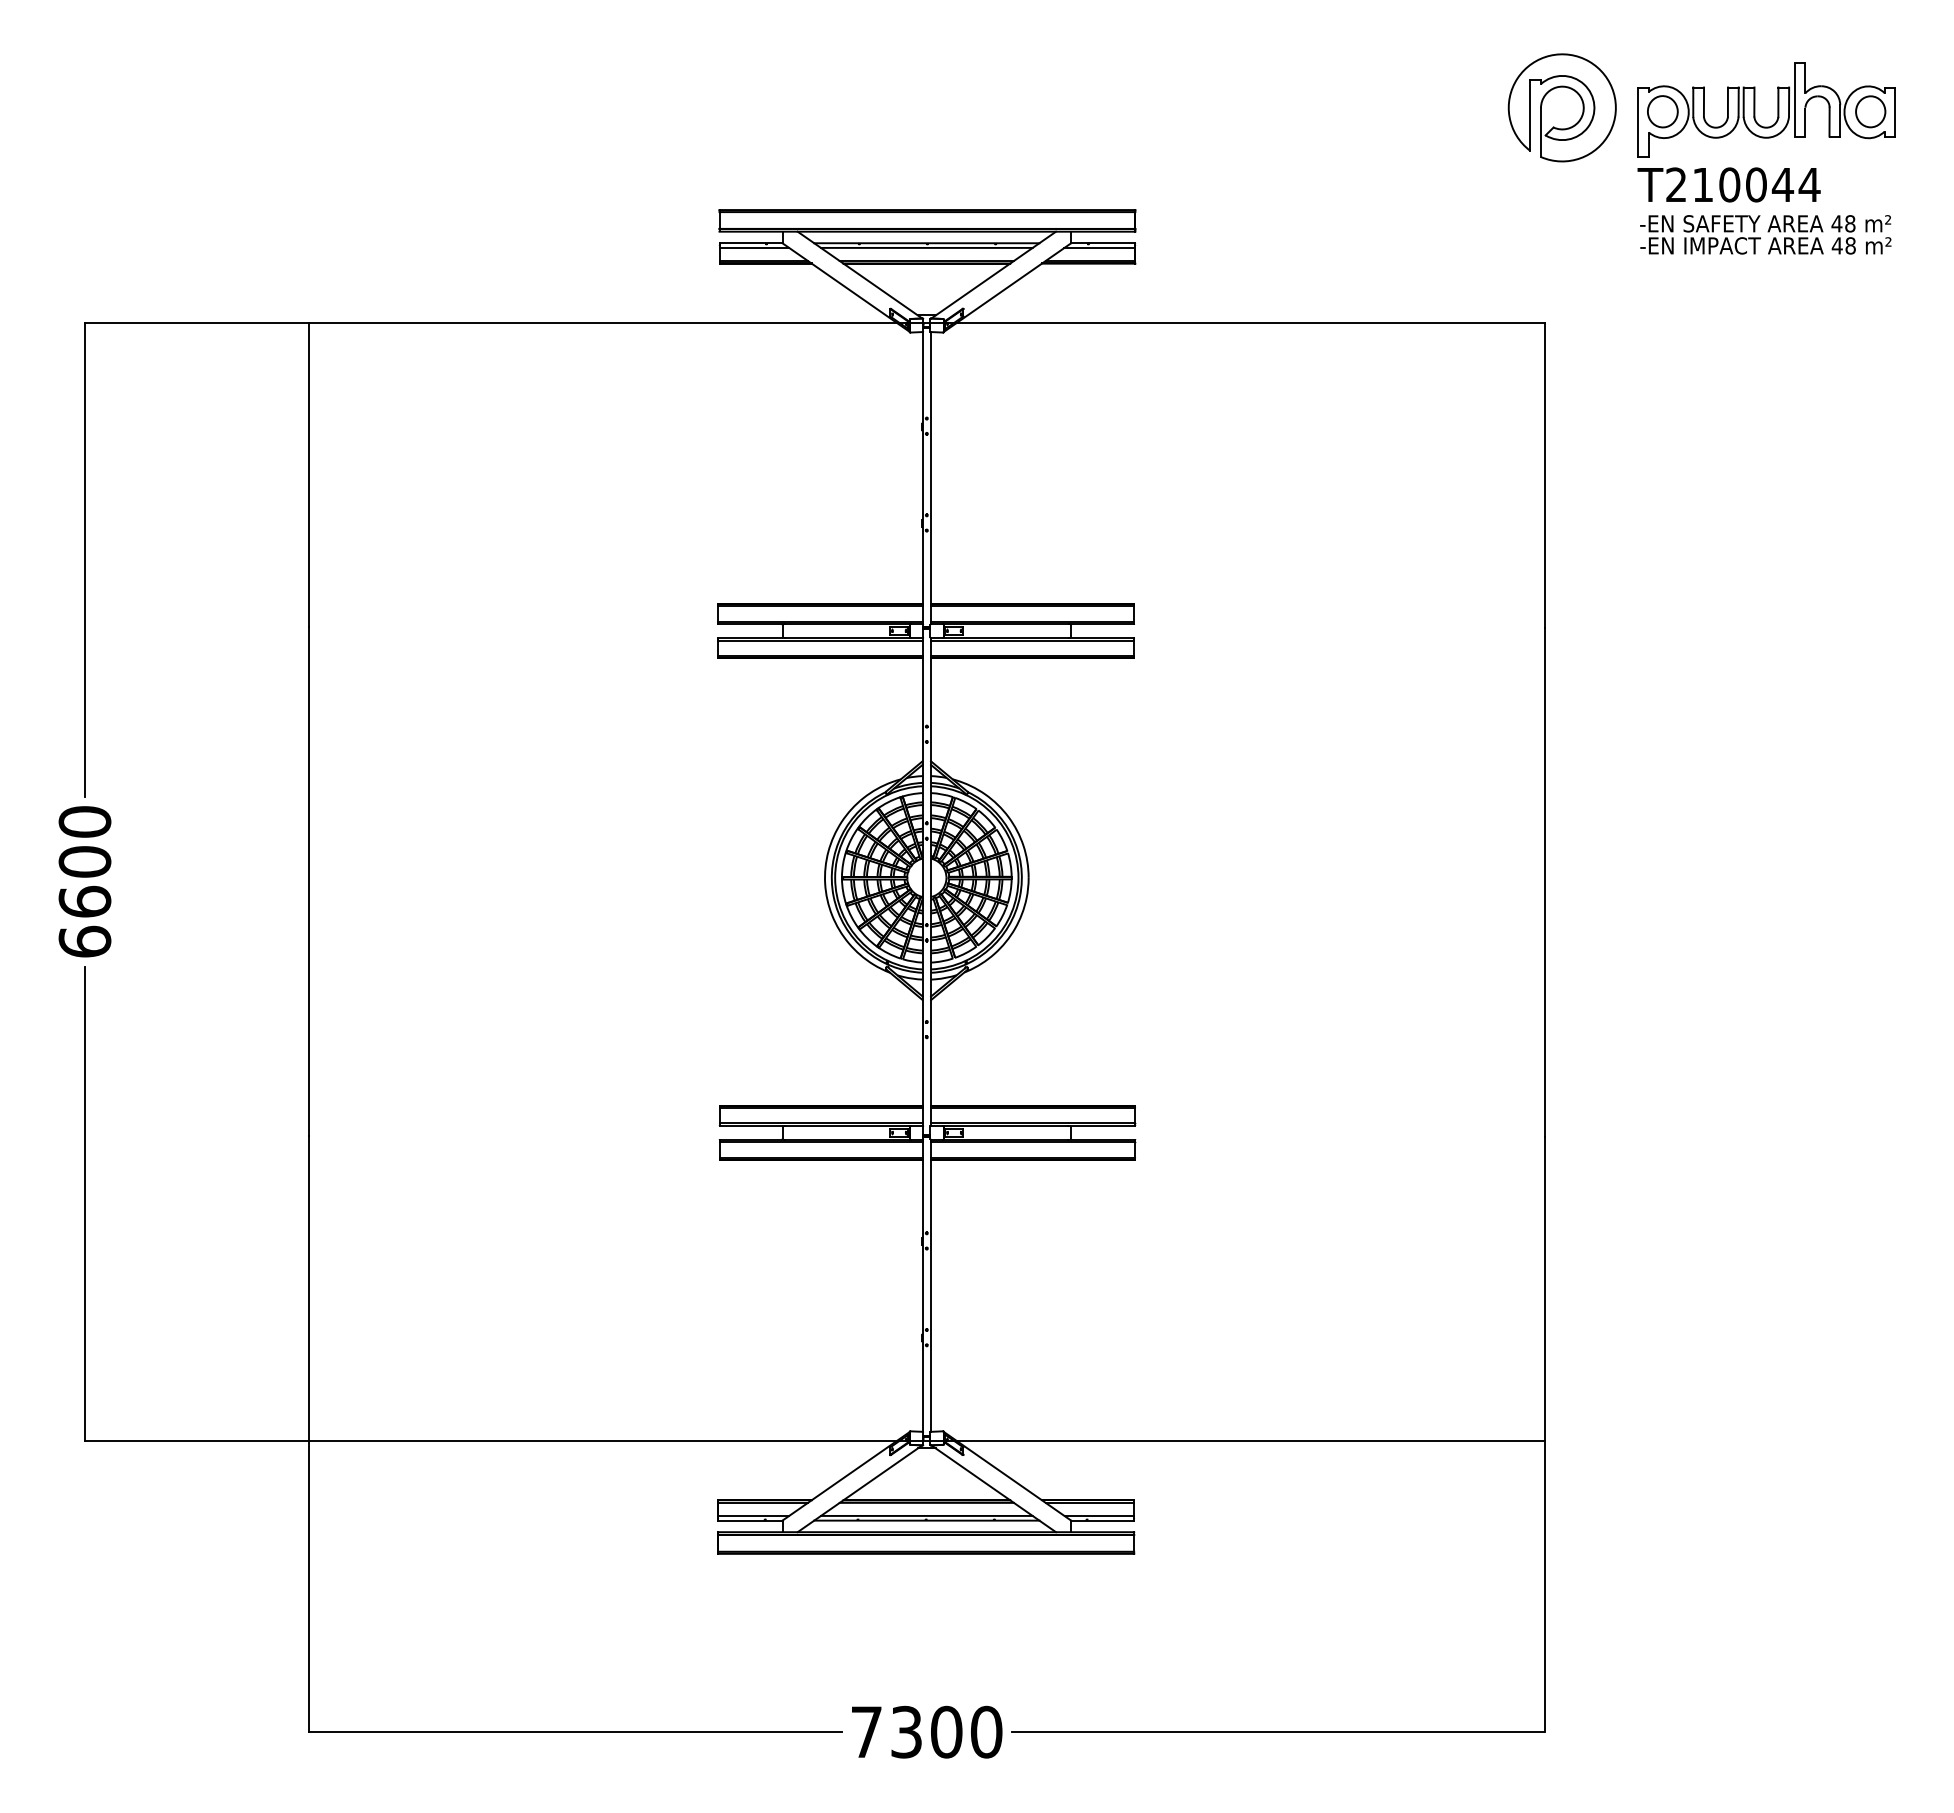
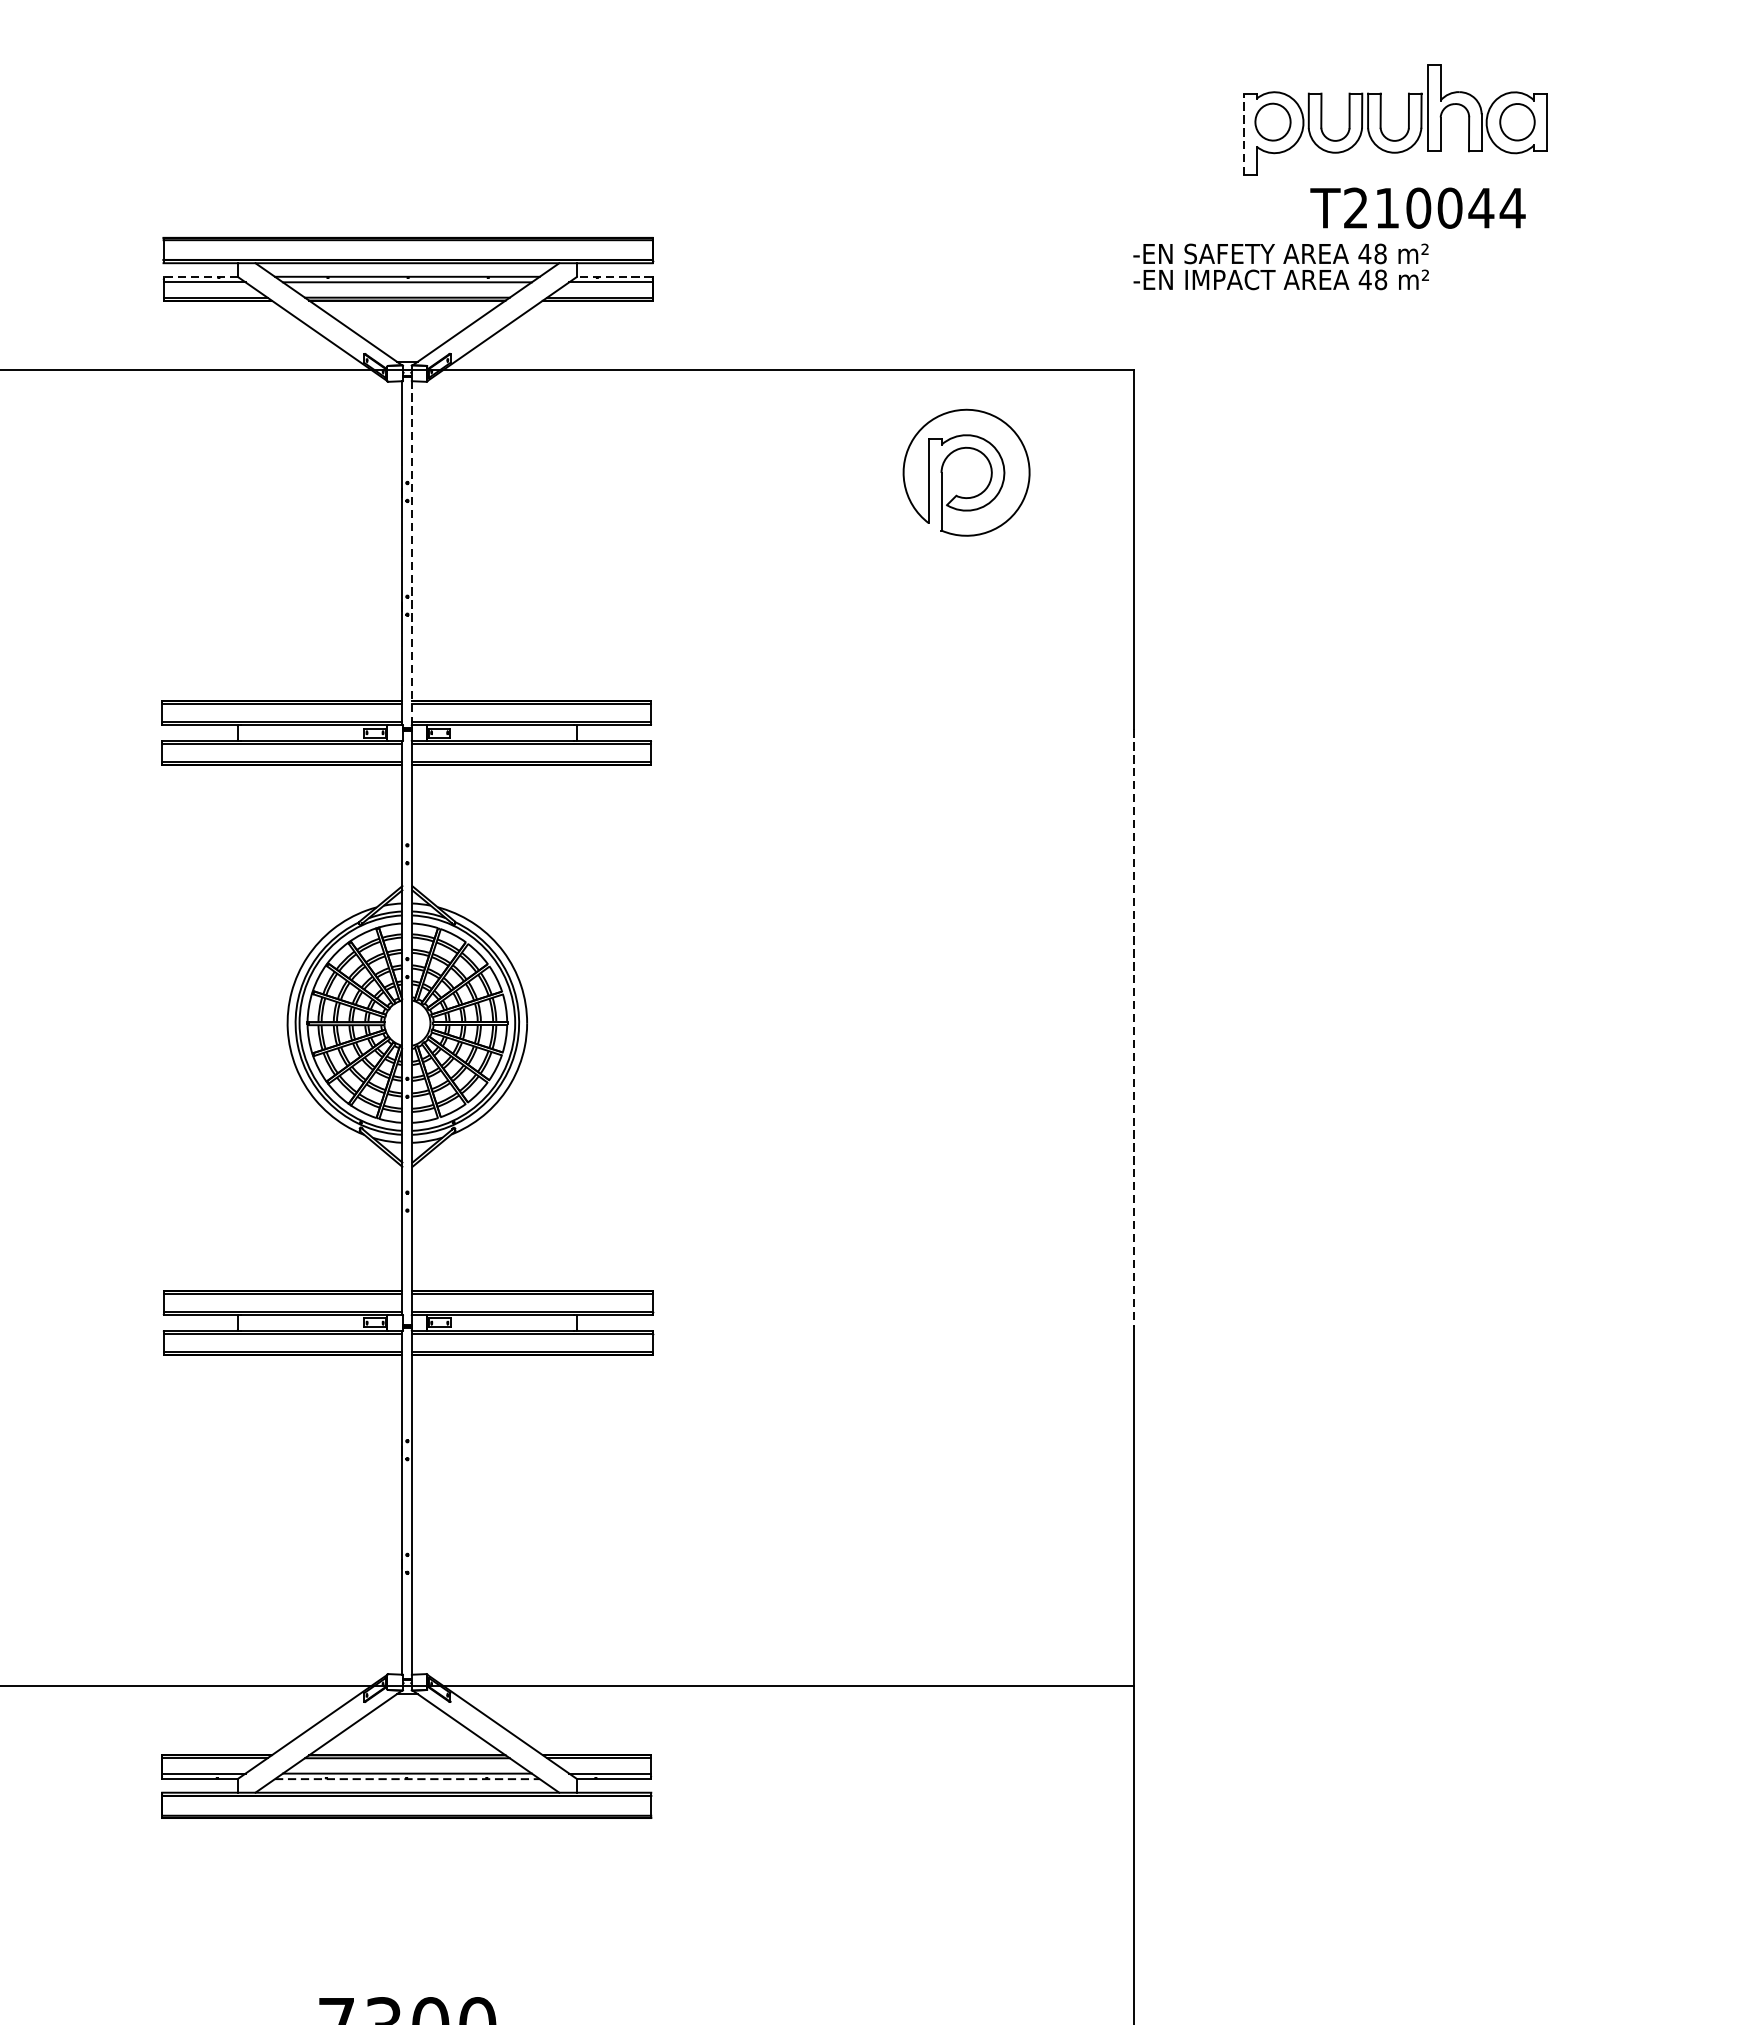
part: (1561, 107) -> (965, 472), moved
line: (1638, 122) -> (1244, 134), solid -> dashed
text: (1728, 184) -> (1417, 207), moved
text: (1765, 234) -> (1280, 266), moved
line: (751, 243) -> (201, 277), solid -> dashed
line: (1102, 243) -> (613, 277), solid -> dashed
line: (931, 477) -> (412, 552), solid -> dashed
line: (1544, 882) -> (1133, 1028), solid -> dashed
line: (926, 1520) -> (406, 1778), solid -> dashed

